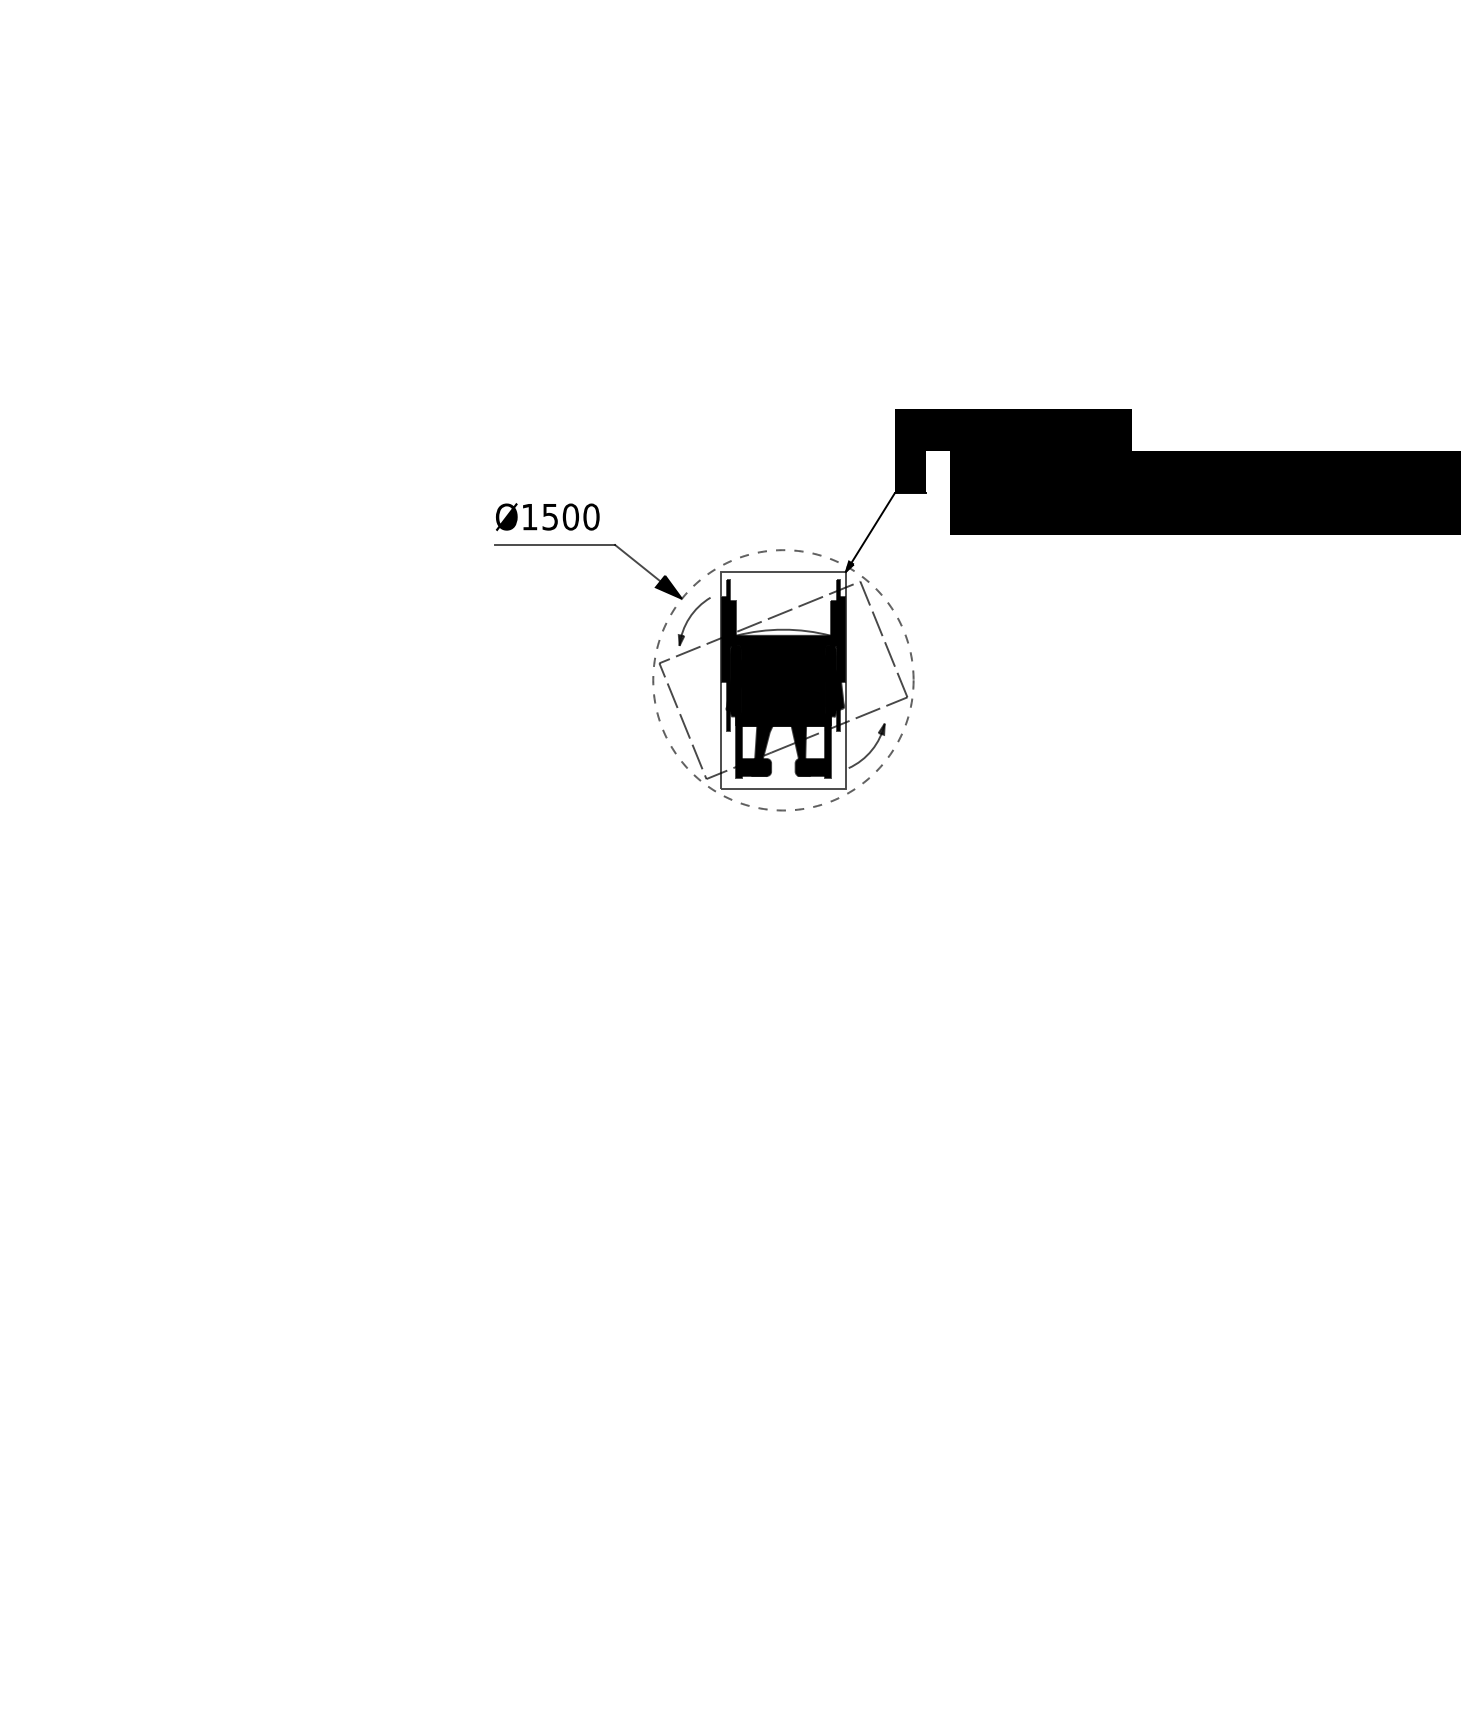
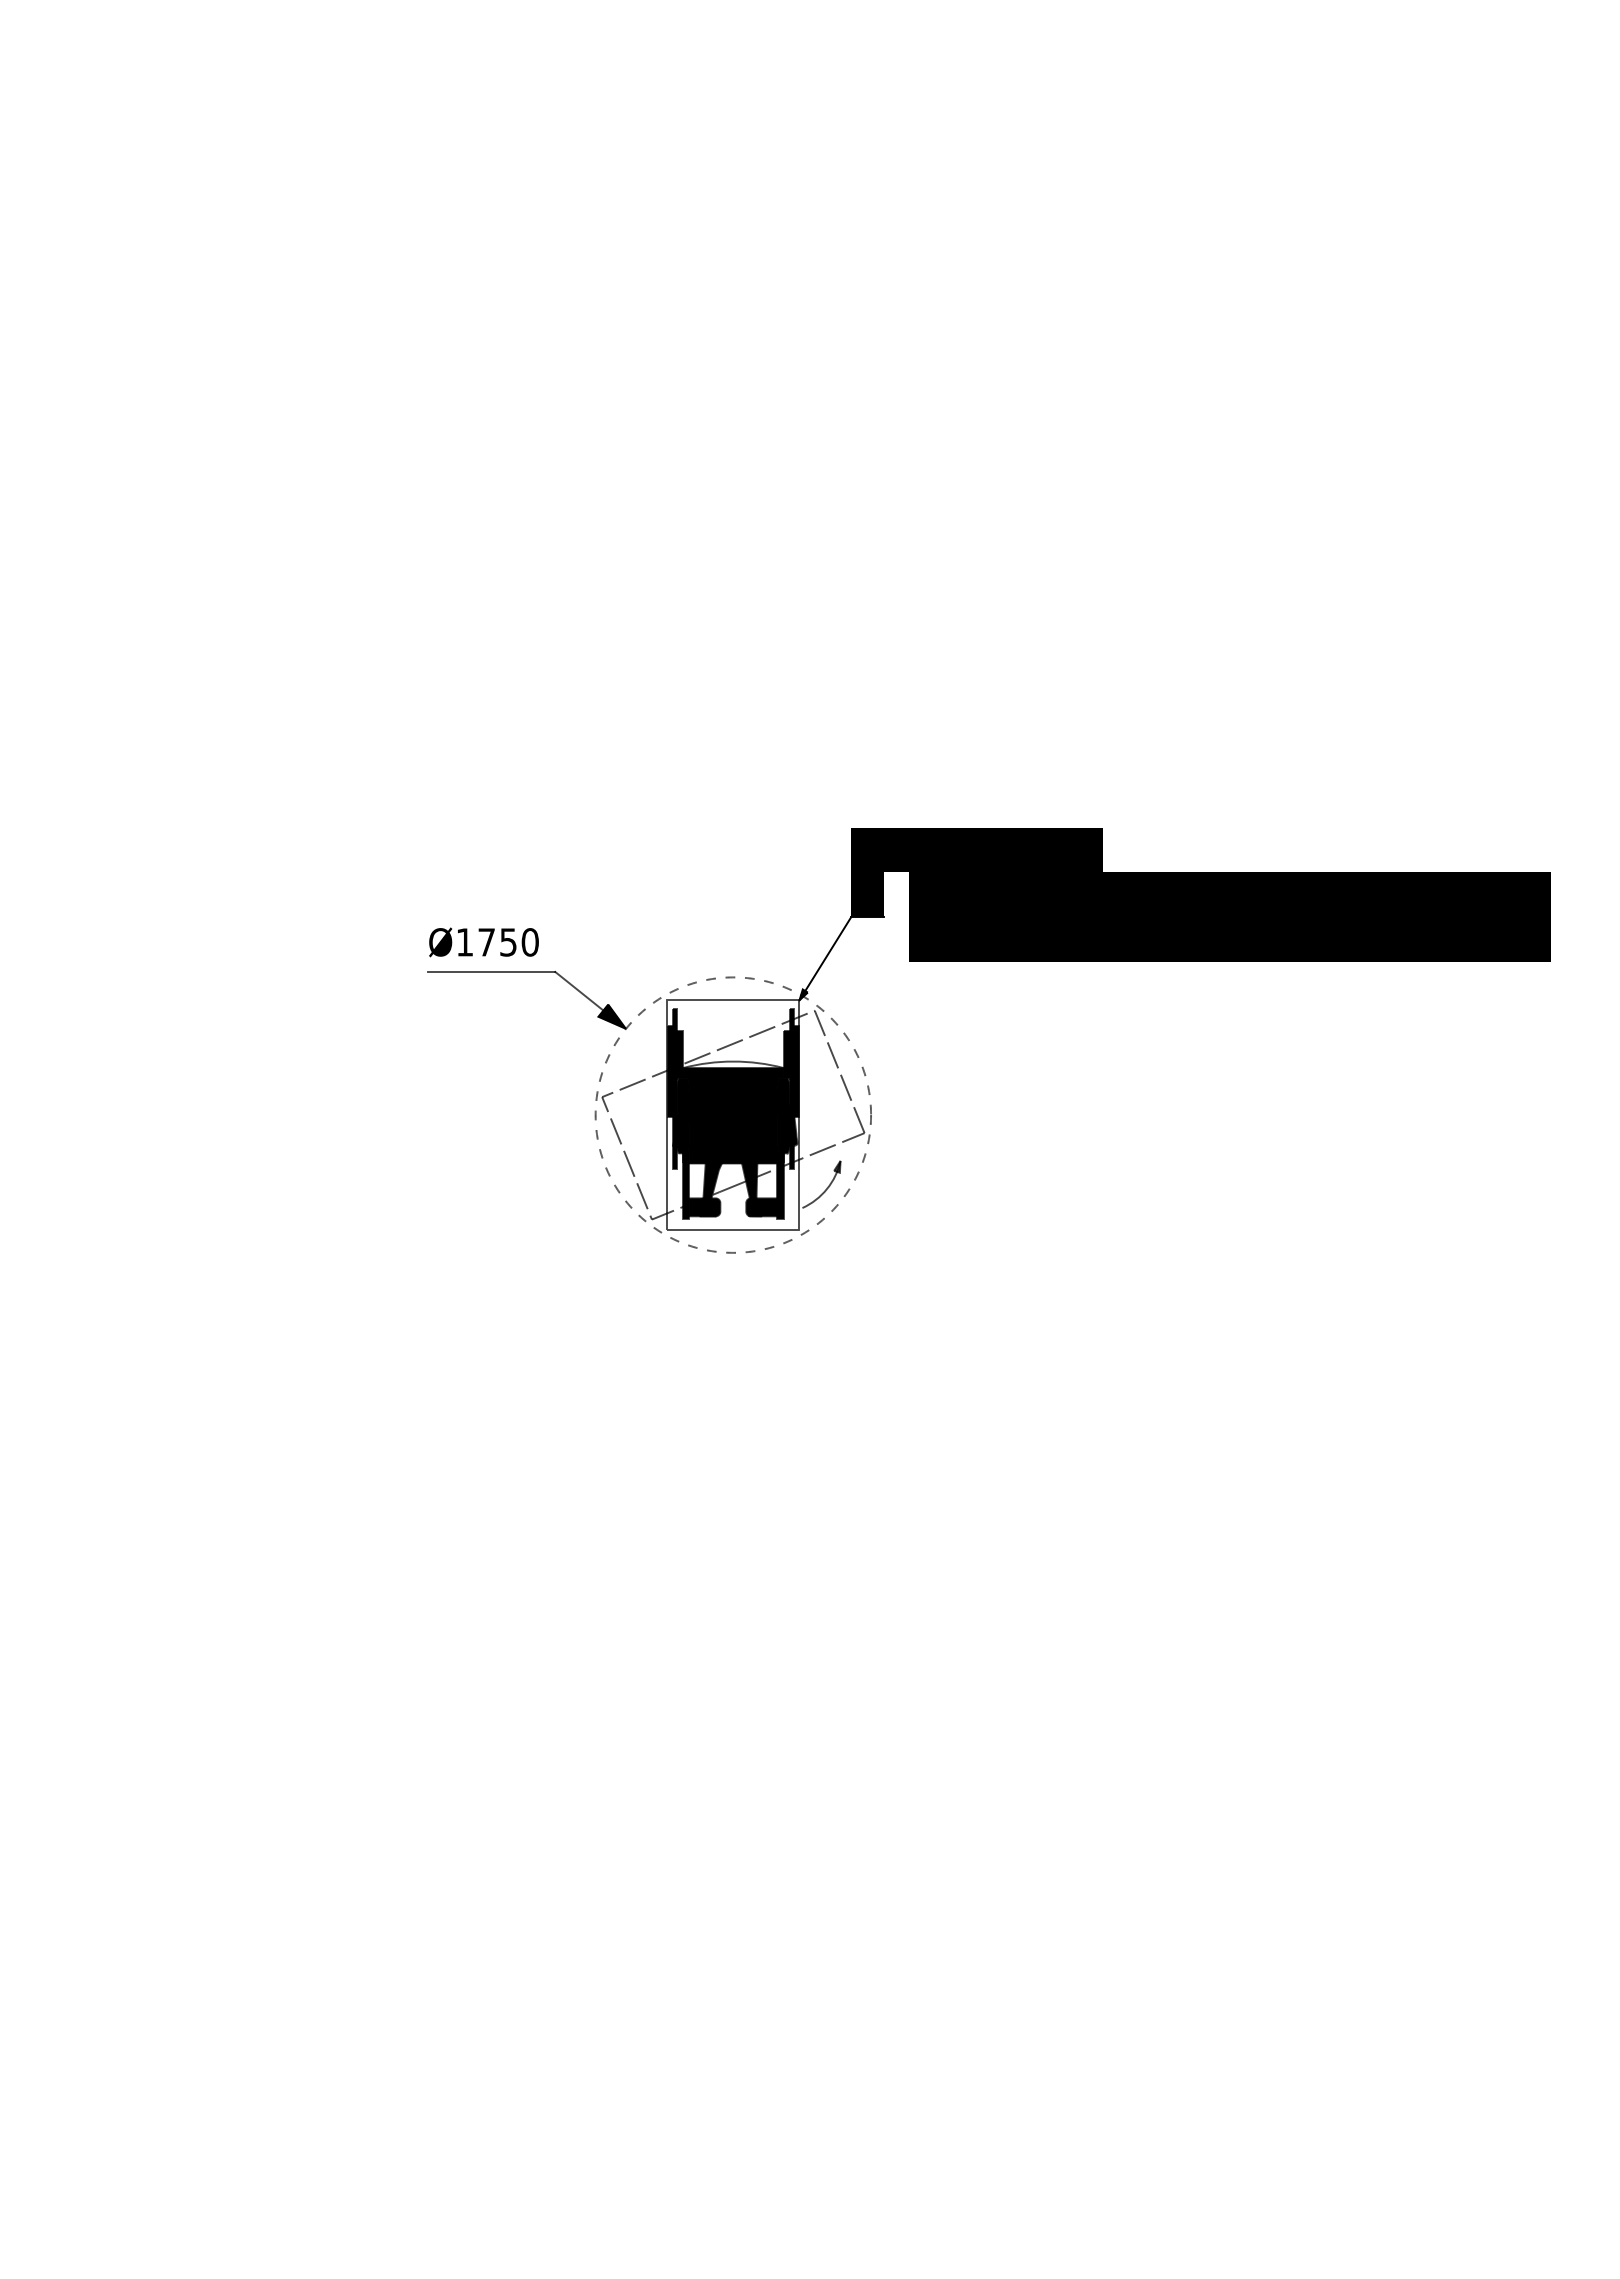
text: (560, 517) -> (497, 942), Ø1500 -> Ø1750
part: (693, 621) -> (638, 1052), removed

